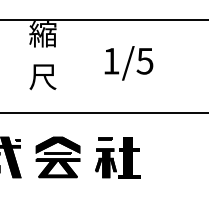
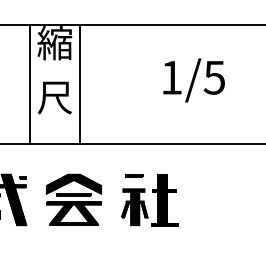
text: (128, 63) -> (193, 80), moved
line: (23, 66) -> (30, 84), added
line: (62, 66) -> (79, 84), added

